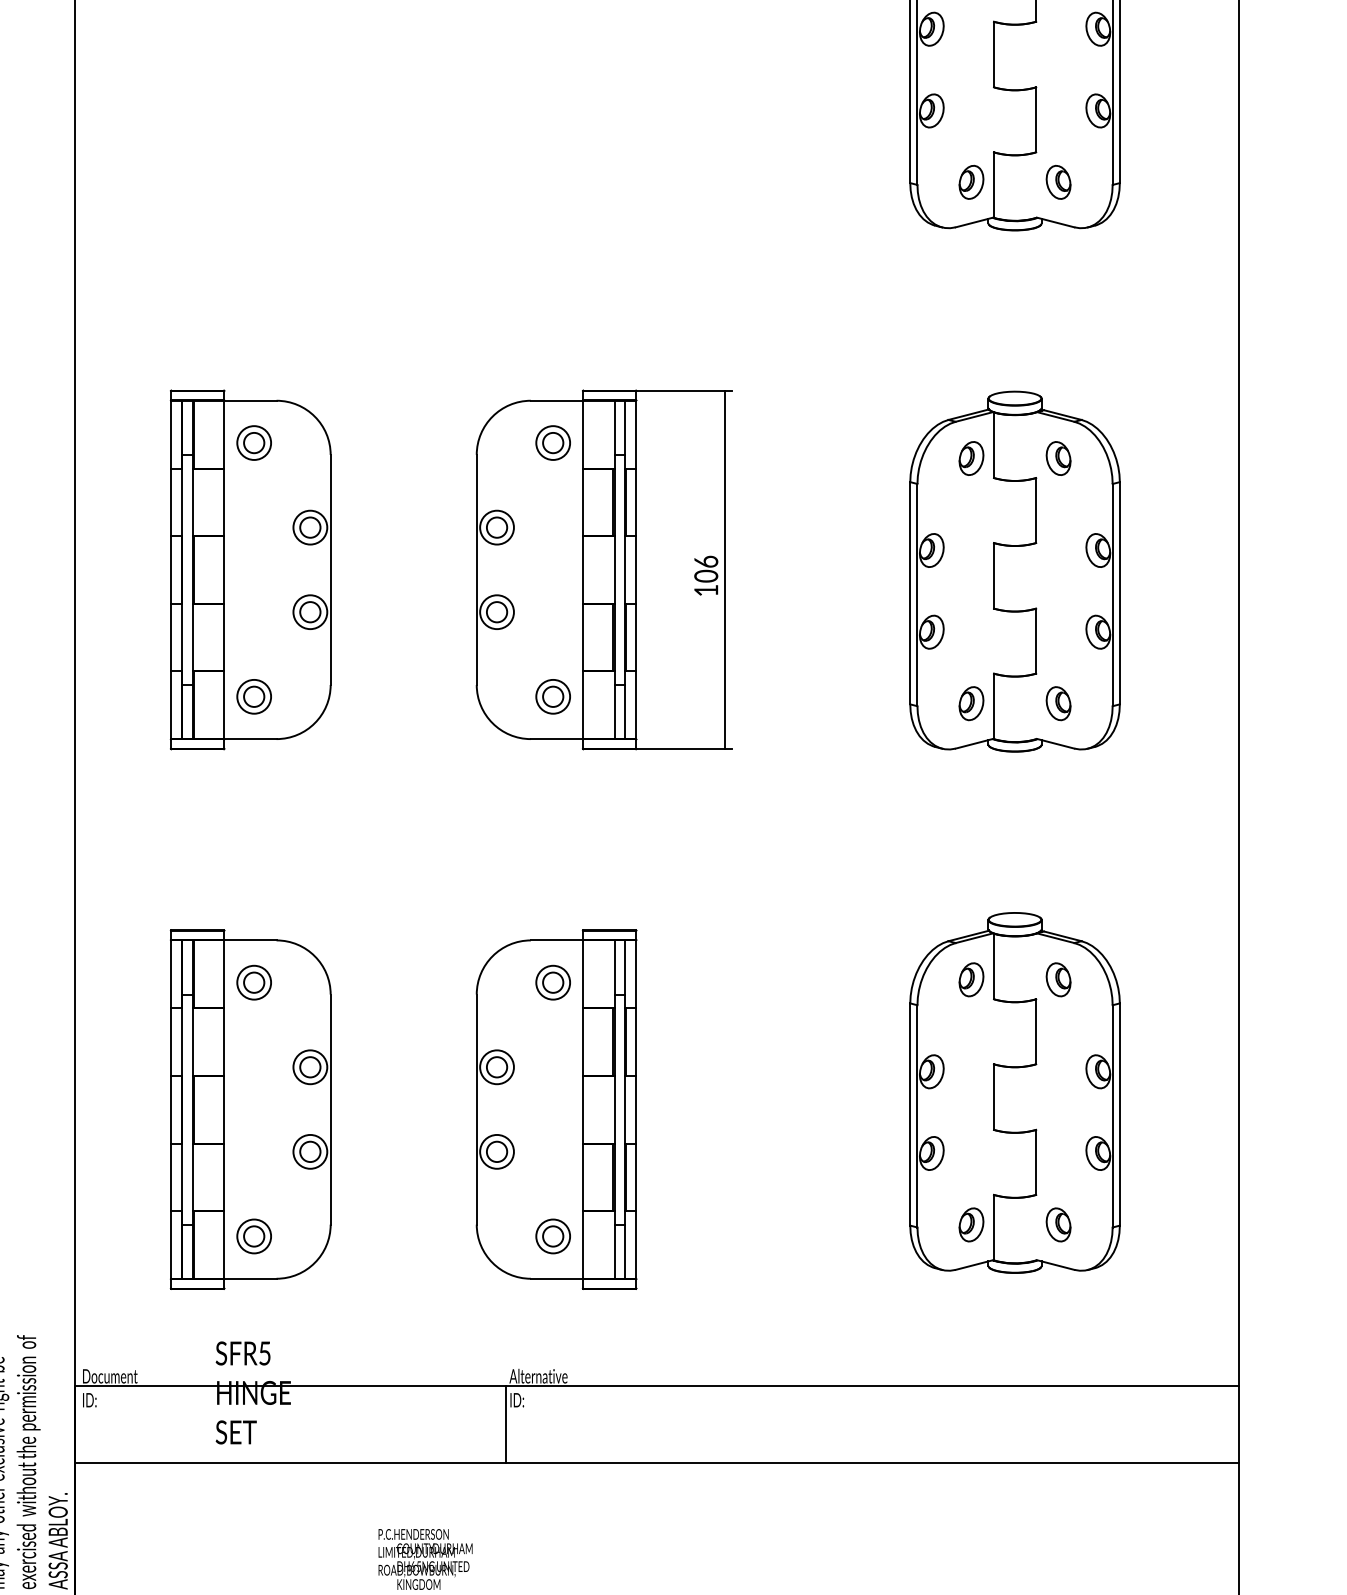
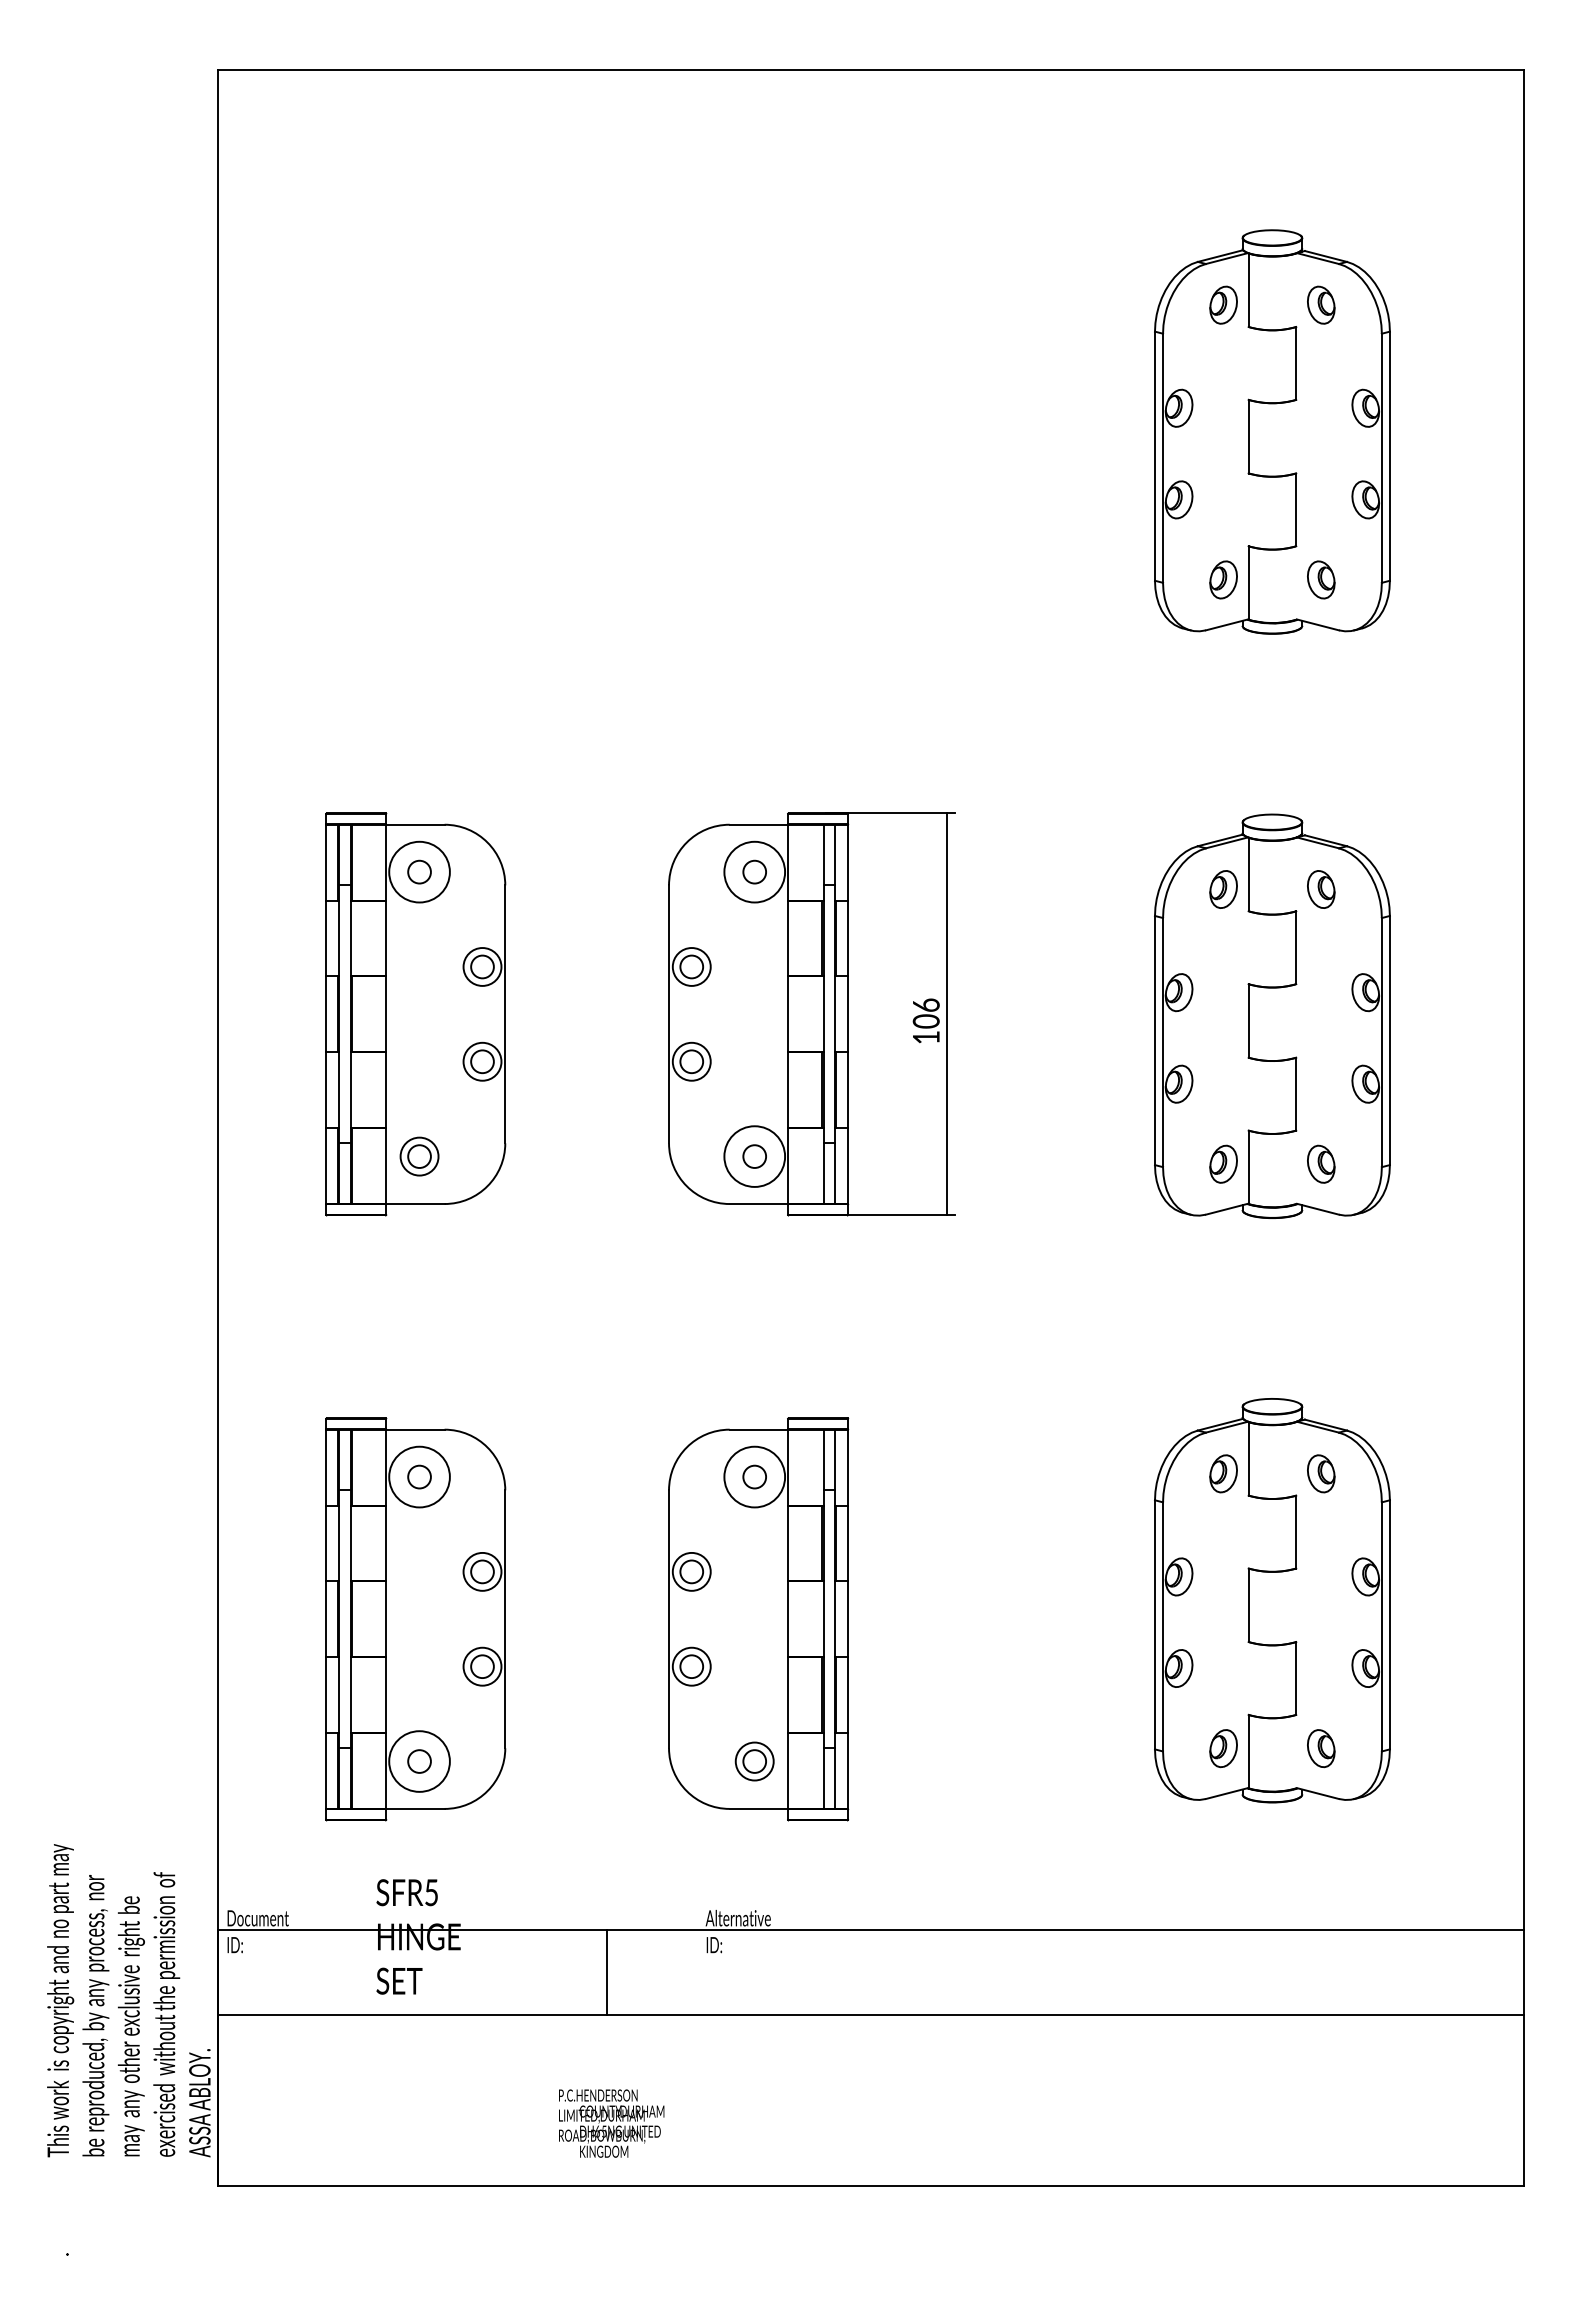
circle: (254, 443) -> (419, 872), size x1.6
circle: (553, 443) -> (754, 872), size x1.6
circle: (553, 696) -> (754, 1156), size x1.6
circle: (254, 983) -> (419, 1477), size x1.6
circle: (553, 983) -> (754, 1477), size x1.6
circle: (254, 1236) -> (419, 1761), size x1.6
line: (506, 1424) -> (607, 1972), moved

